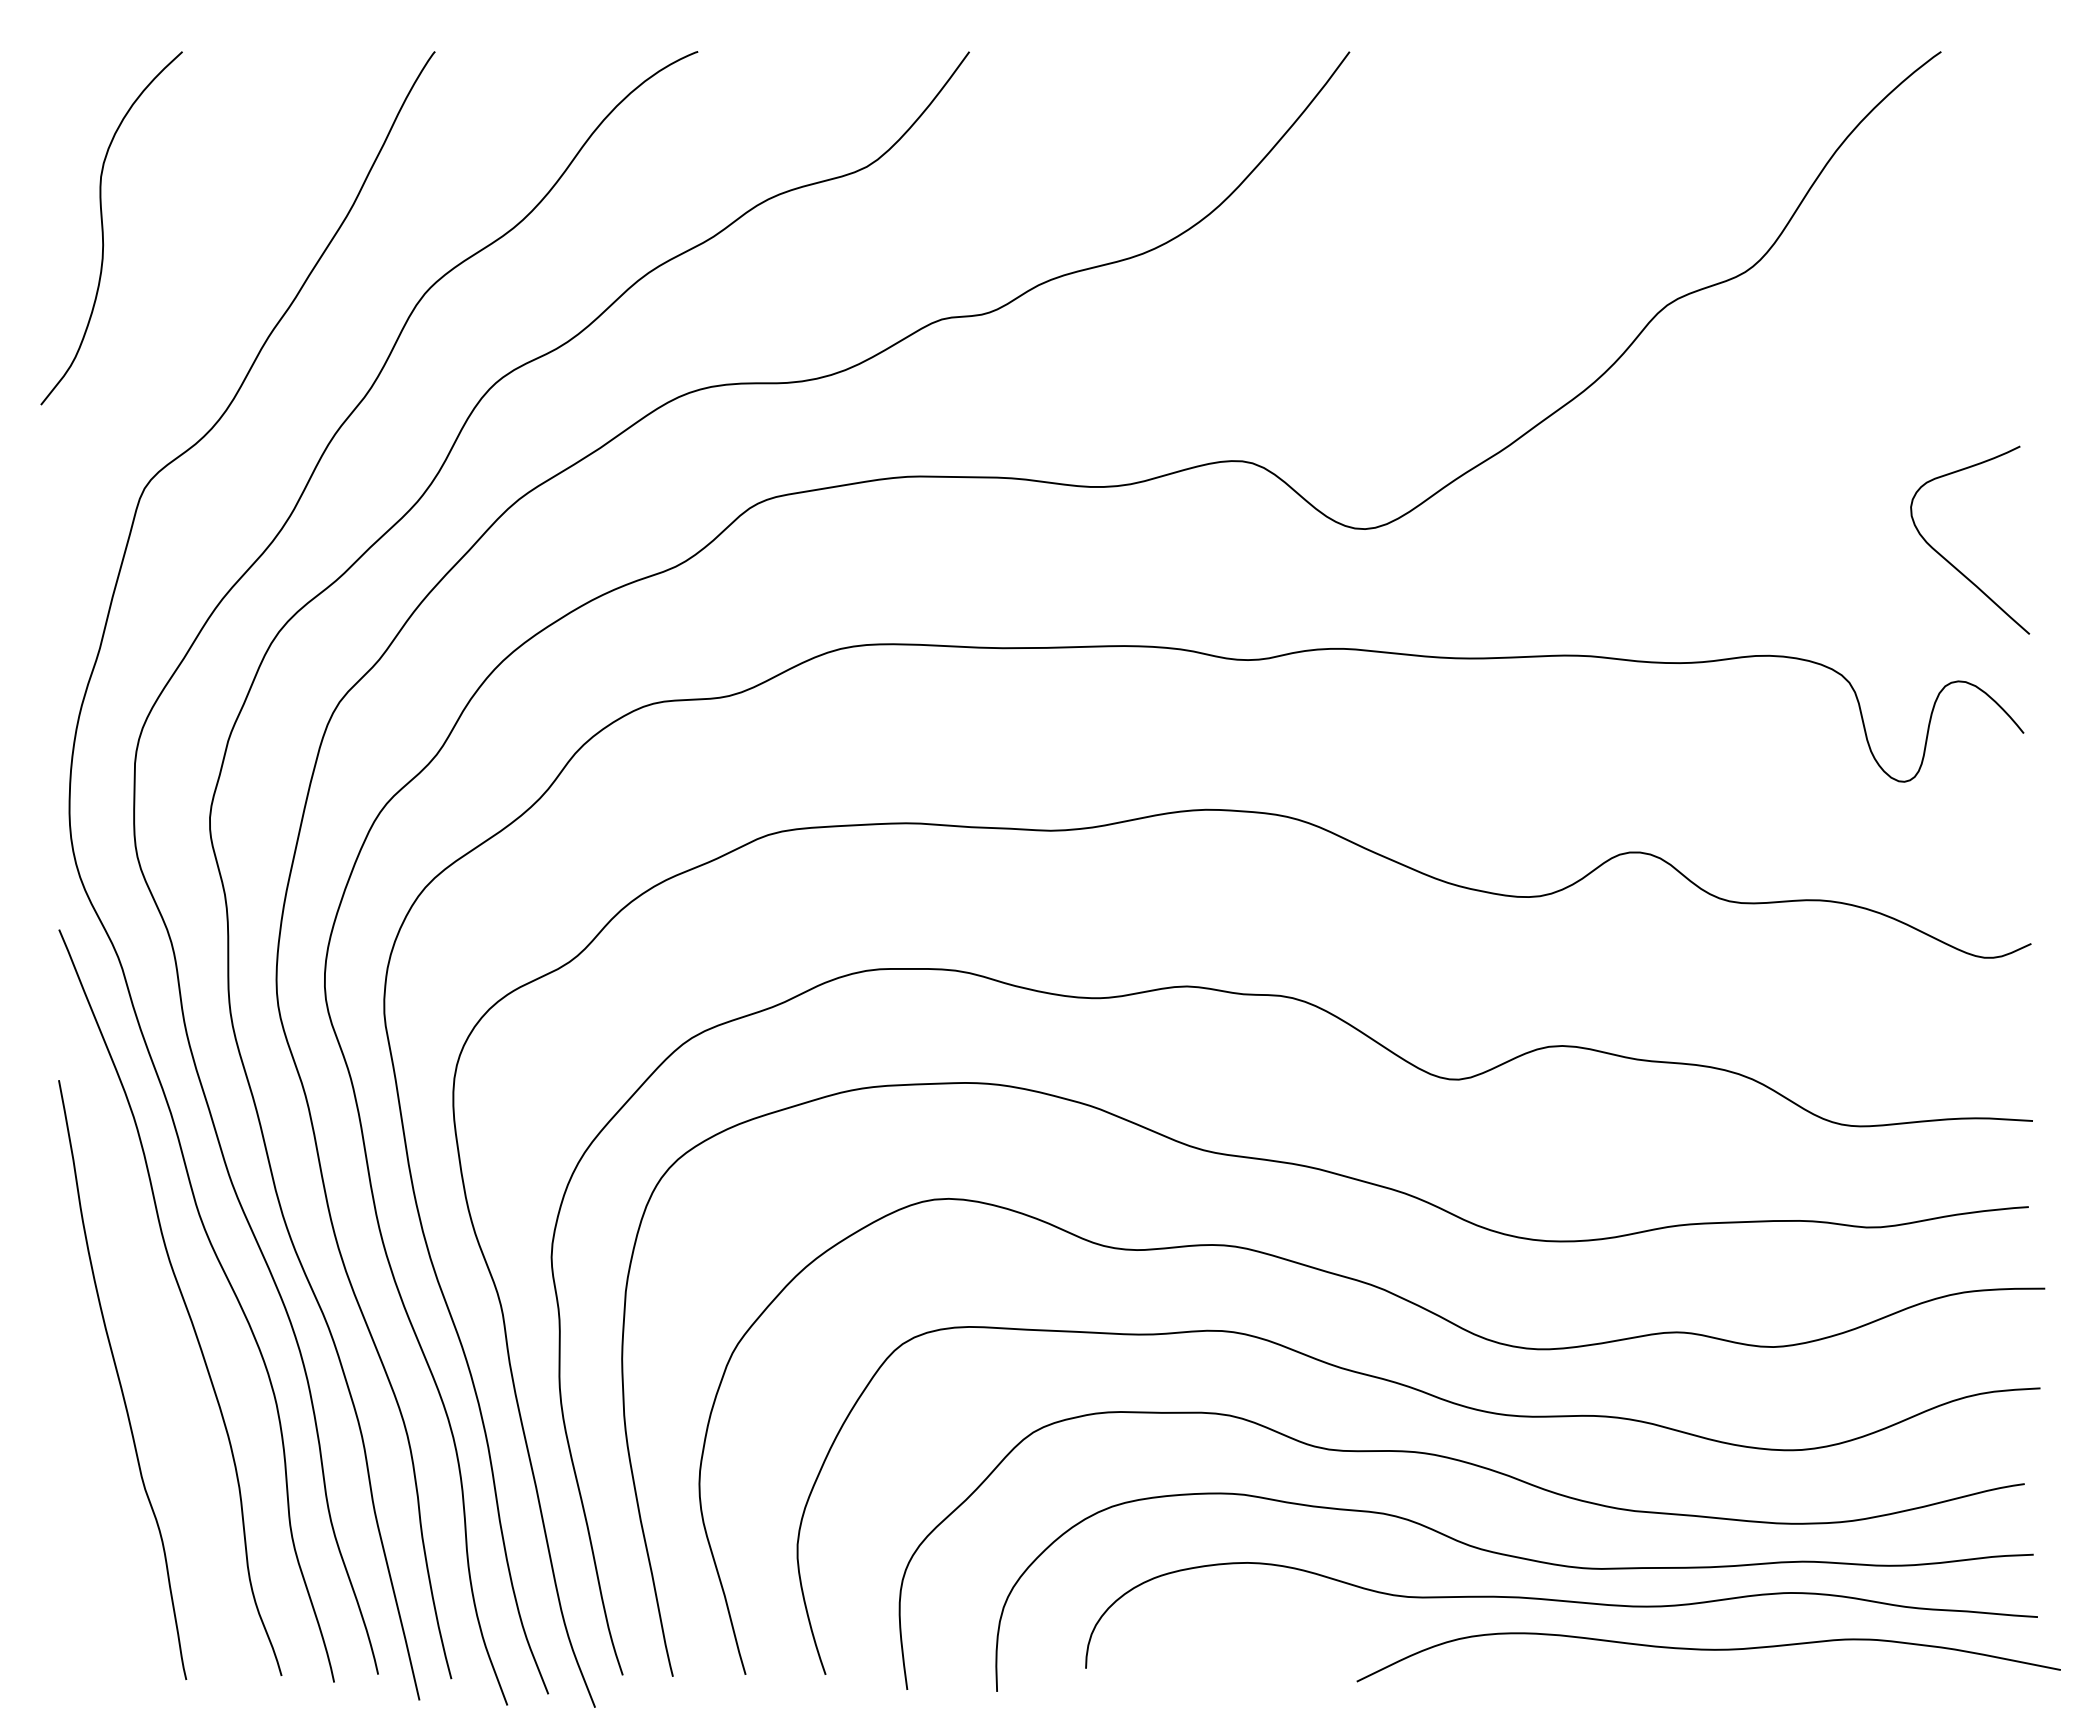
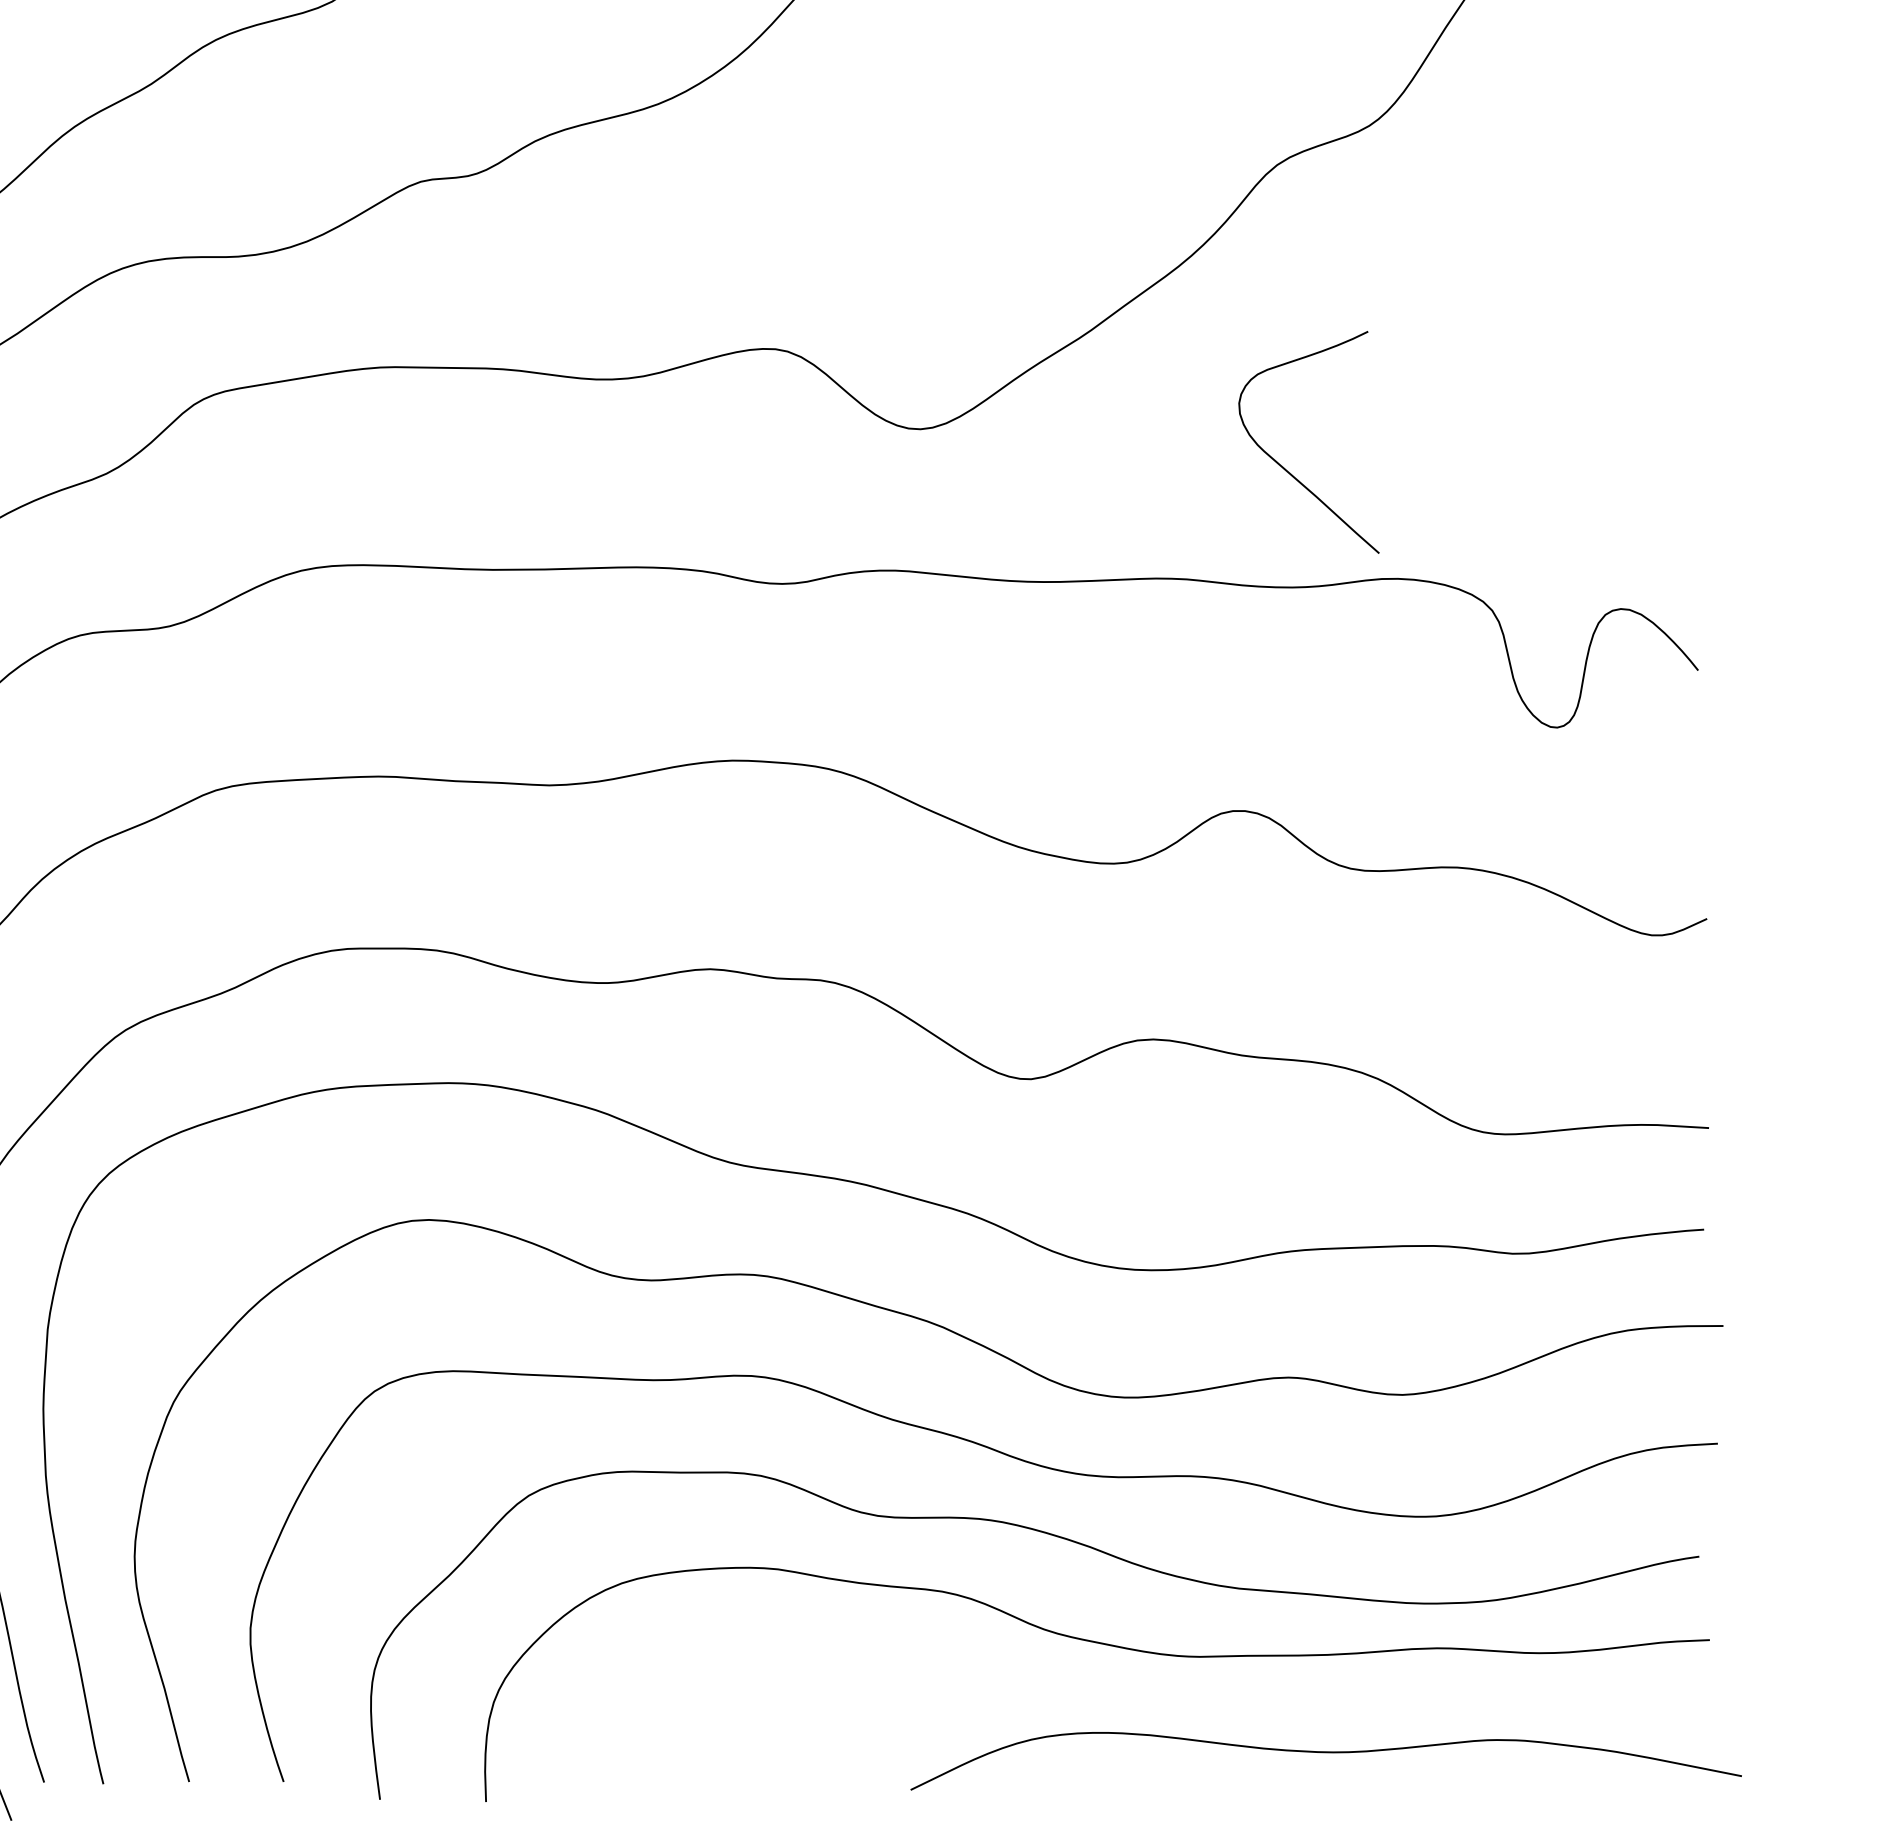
curve: (1948, 560) -> (1283, 466), moved
curve: (1565, 1602) -> (1157, 1696), removed

